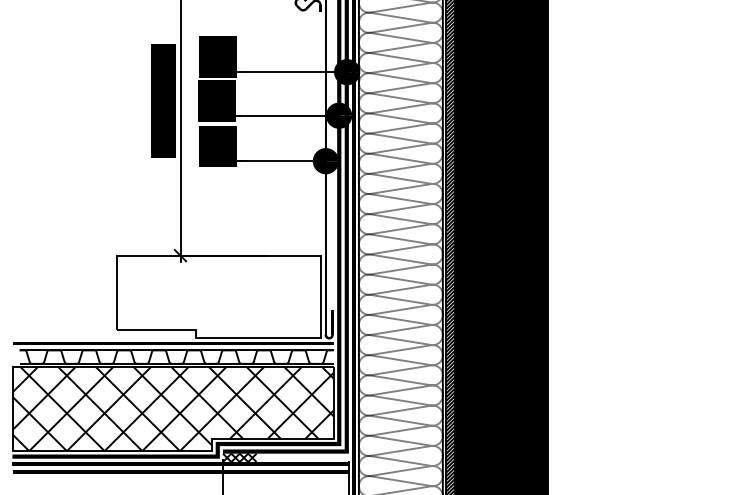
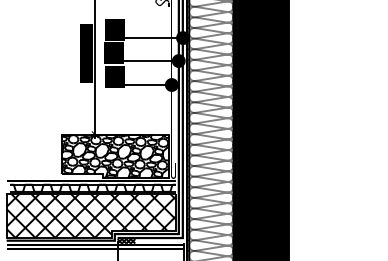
hatch: (219, 296) -> (115, 156), added

